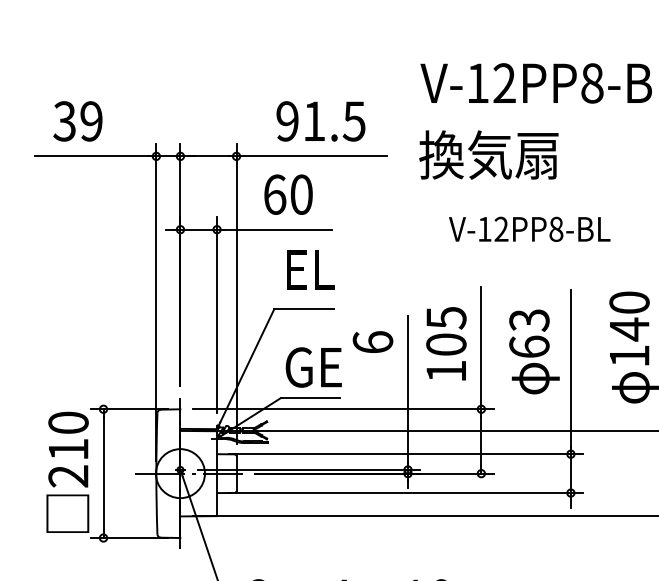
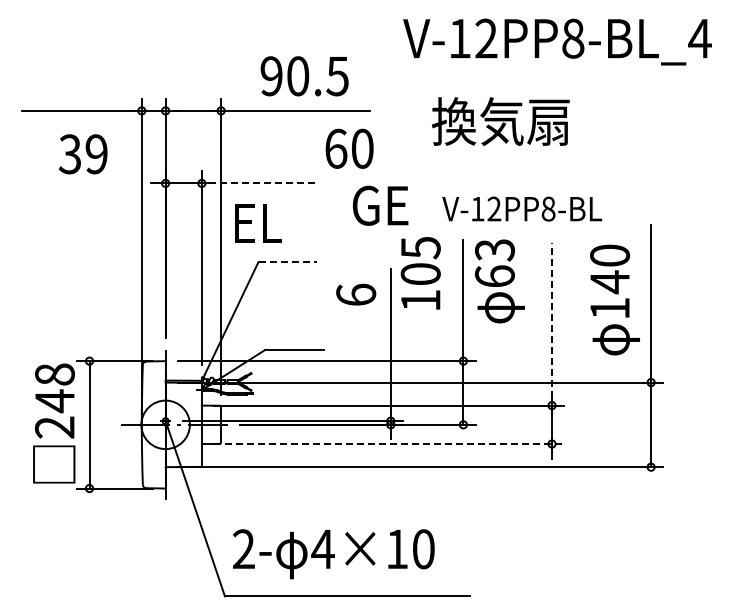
text: (77, 121) -> (82, 154), moved
text: (314, 121) -> (298, 76), 91.5 -> 90.5
text: (488, 154) -> (500, 121), moved
text: (288, 194) -> (349, 148), moved
text: (529, 228) -> (522, 208), moved
line: (279, 229) -> (263, 183), solid -> dashed
text: (310, 270) -> (258, 223), moved
line: (304, 309) -> (288, 262), solid -> dashed
text: (446, 343) -> (420, 273), moved
text: (534, 352) -> (499, 281), moved
text: (313, 367) -> (380, 205), moved
line: (571, 368) -> (552, 320), solid -> dashed
text: (68, 436) -> (54, 388), 210 -> 248
line: (406, 493) -> (389, 444), solid -> dashed

